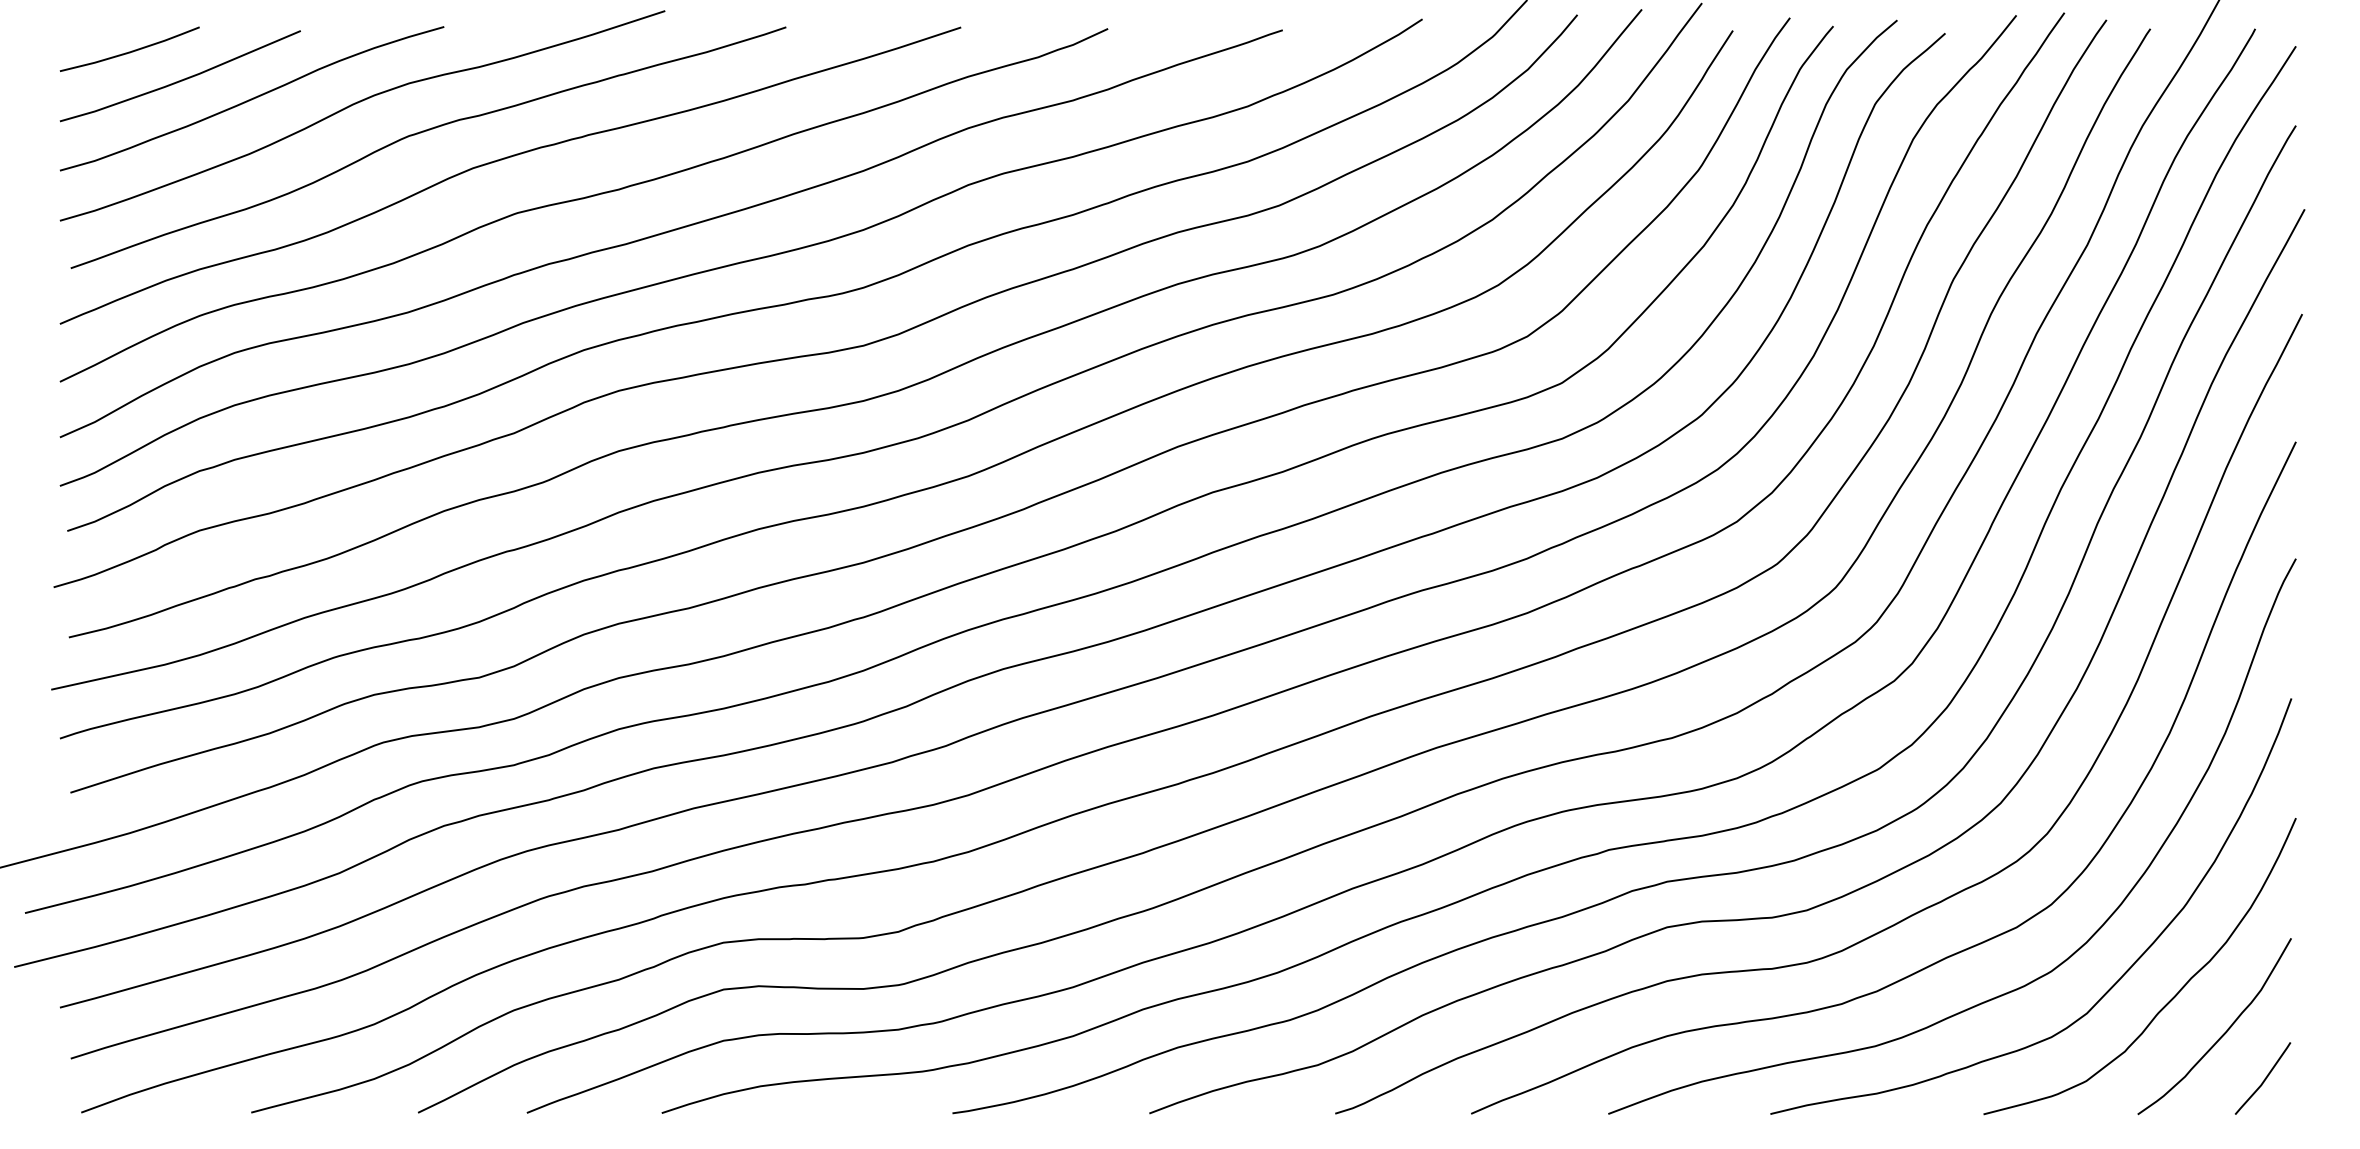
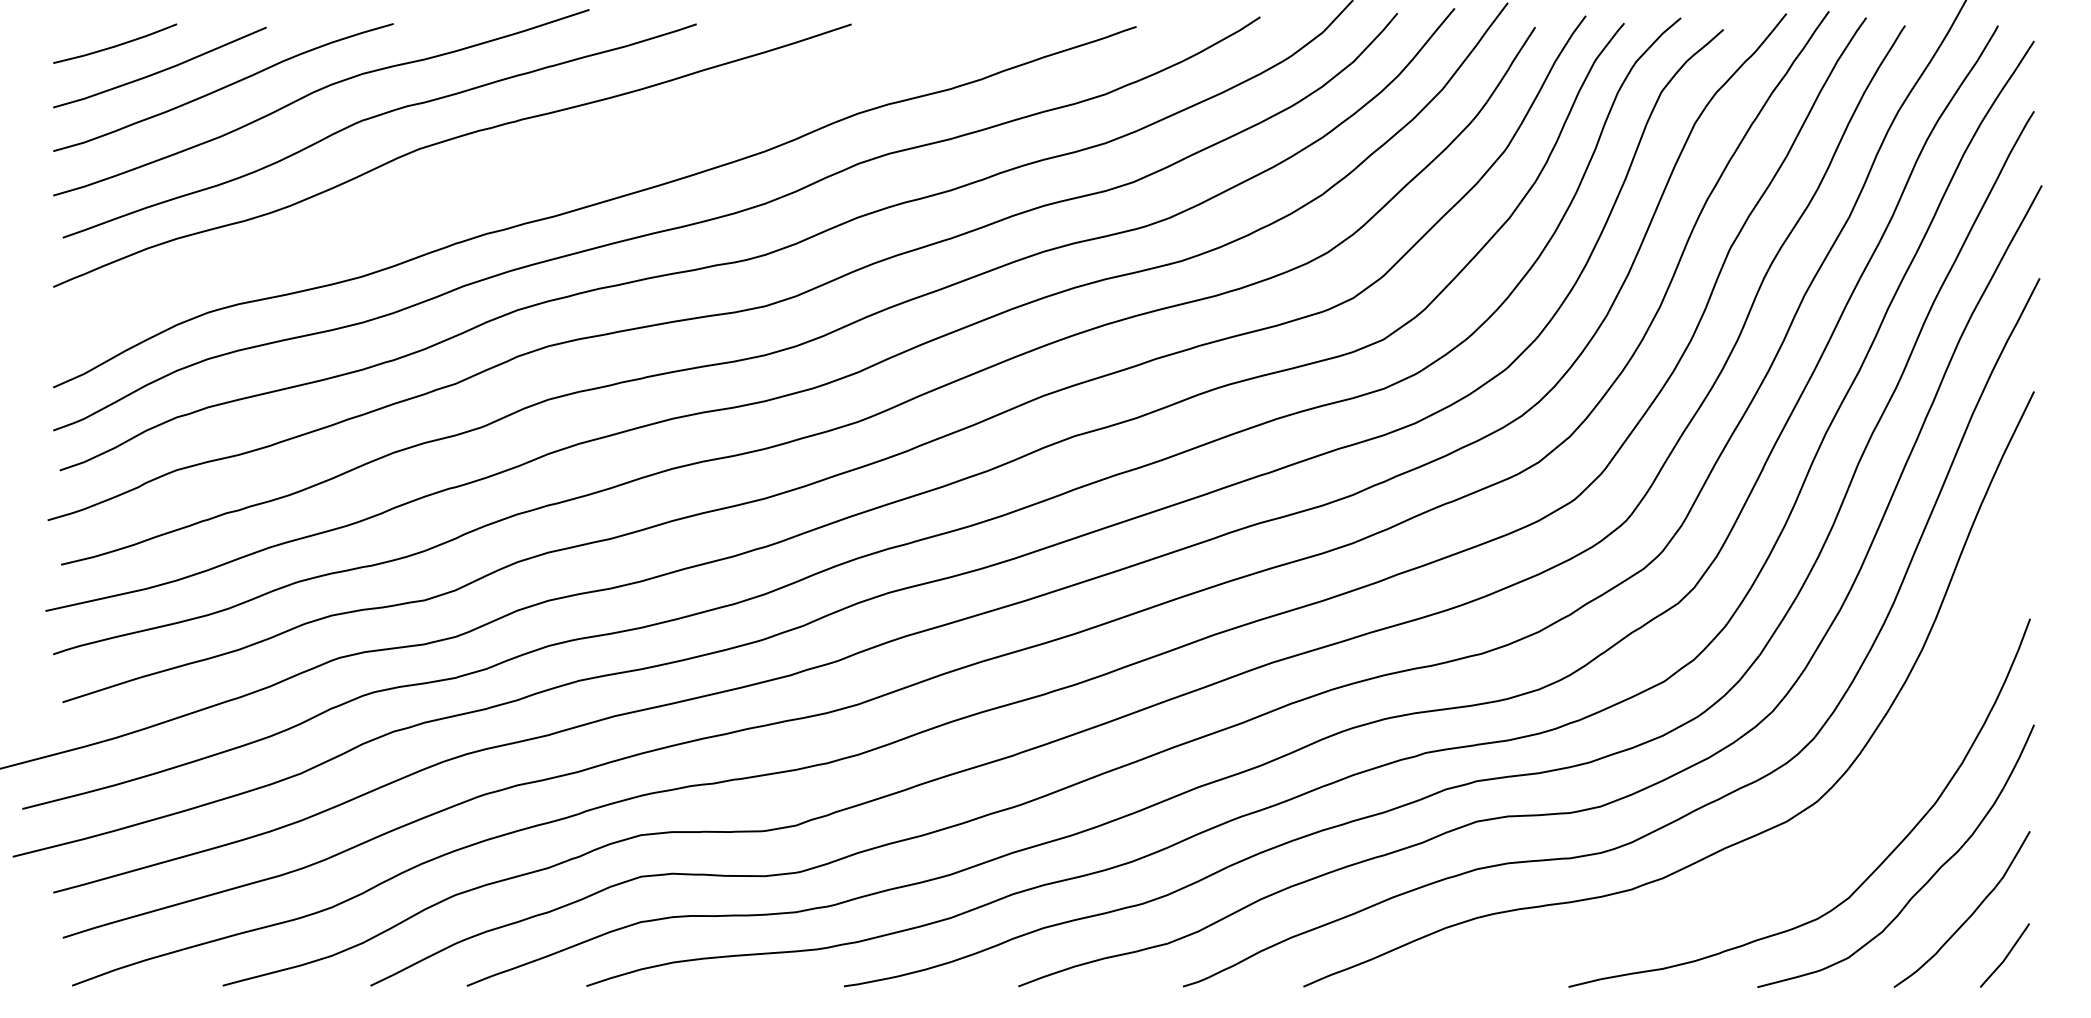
curve: (583, 199) -> (517, 176), removed
curve: (2026, 983) -> (1795, 871), removed

